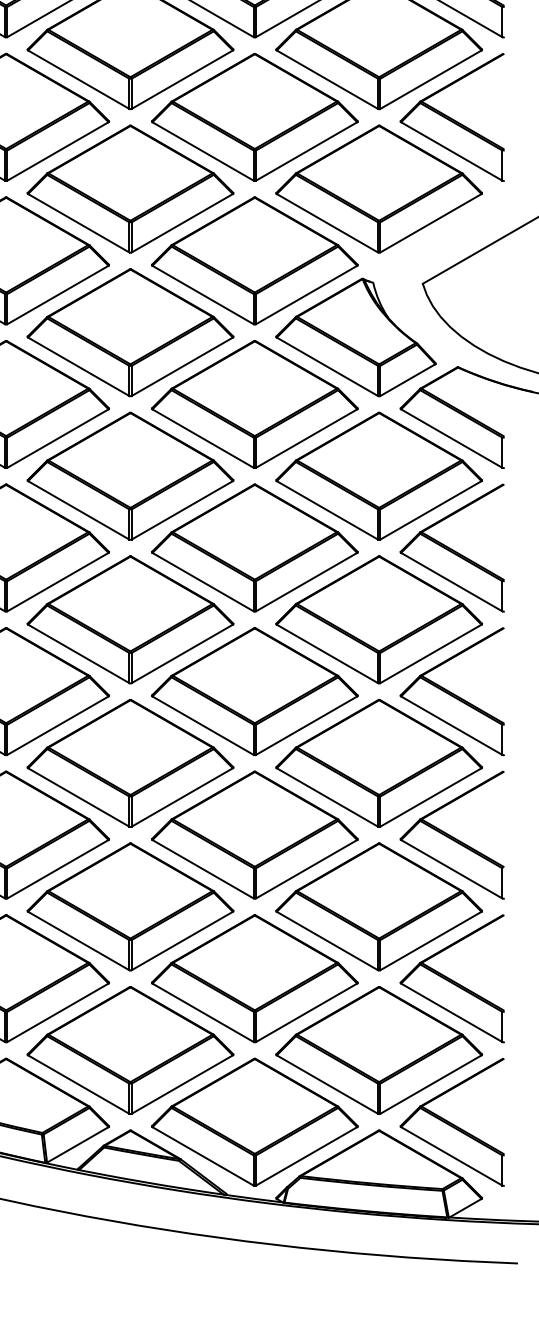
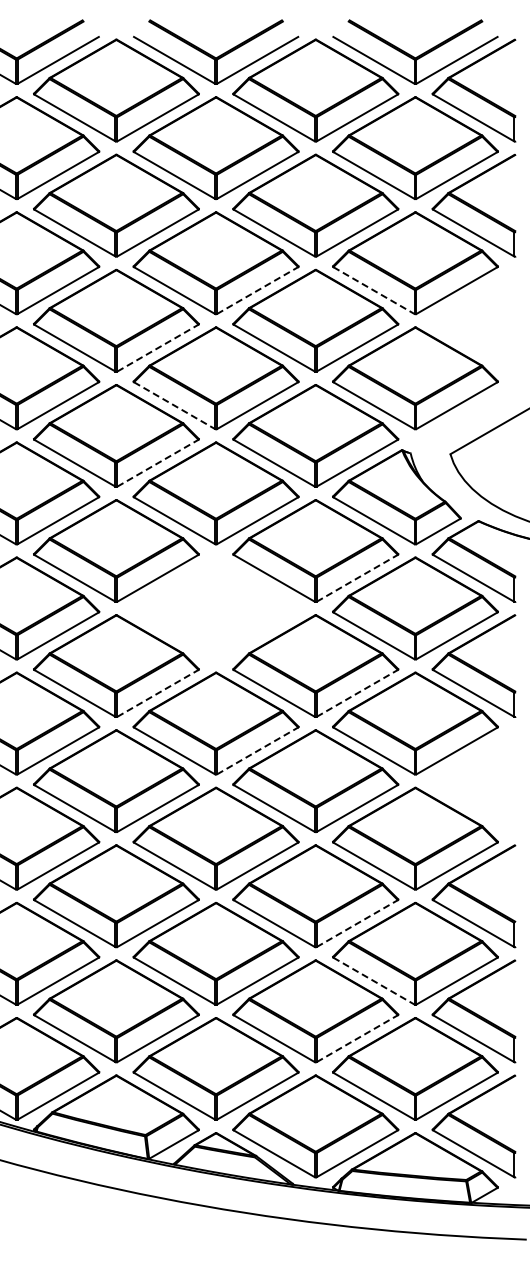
line: (182, 79) -> (257, 290), solid -> dashed
line: (326, 79) -> (373, 290), solid -> dashed
part: (451, 117) -> (473, 320), removed
line: (57, 151) -> (157, 348), solid -> dashed
line: (78, 223) -> (174, 405), solid -> dashed
line: (57, 295) -> (157, 463), solid -> dashed
line: (306, 438) -> (357, 578), solid -> dashed
part: (129, 476) -> (215, 608), removed
line: (57, 582) -> (157, 693), solid -> dashed
line: (306, 582) -> (357, 693), solid -> dashed
line: (182, 653) -> (257, 750), solid -> dashed
part: (451, 690) -> (473, 780), removed
line: (306, 869) -> (357, 923), solid -> dashed
line: (326, 941) -> (373, 981), solid -> dashed
line: (306, 1012) -> (357, 1038), solid -> dashed

